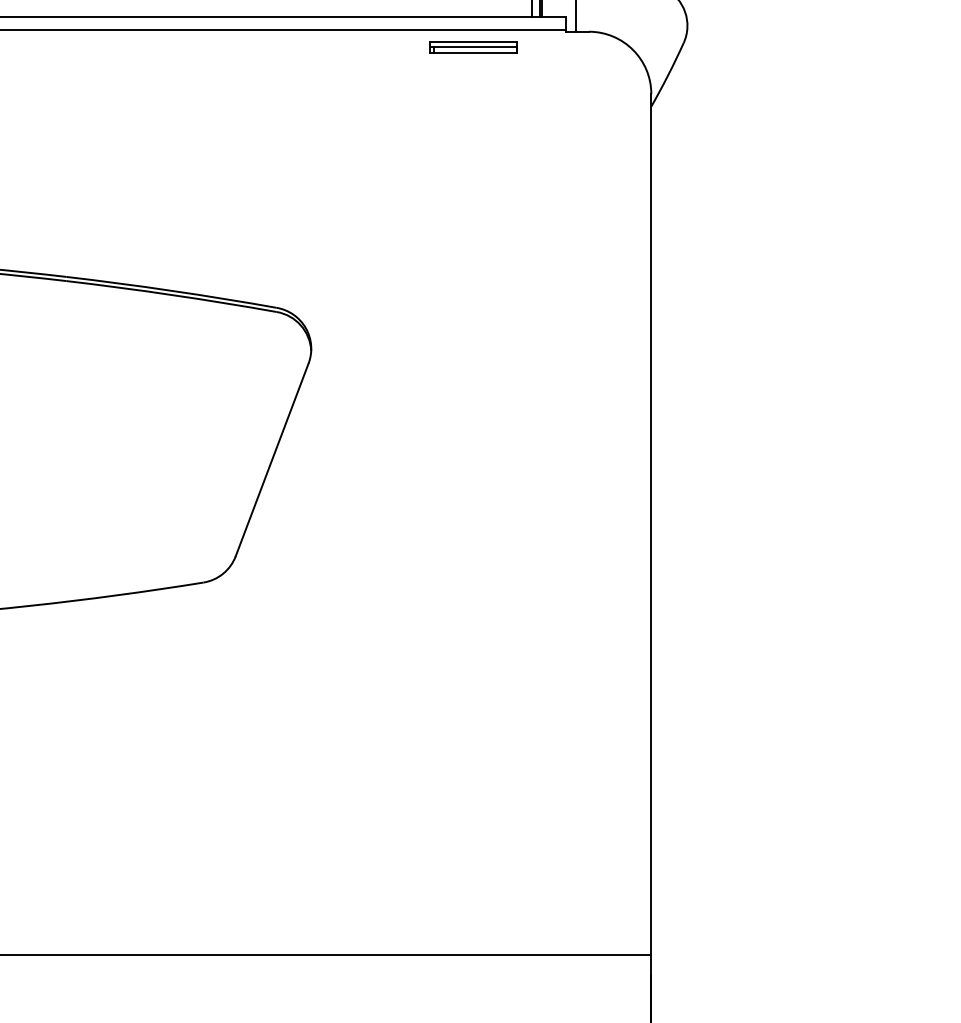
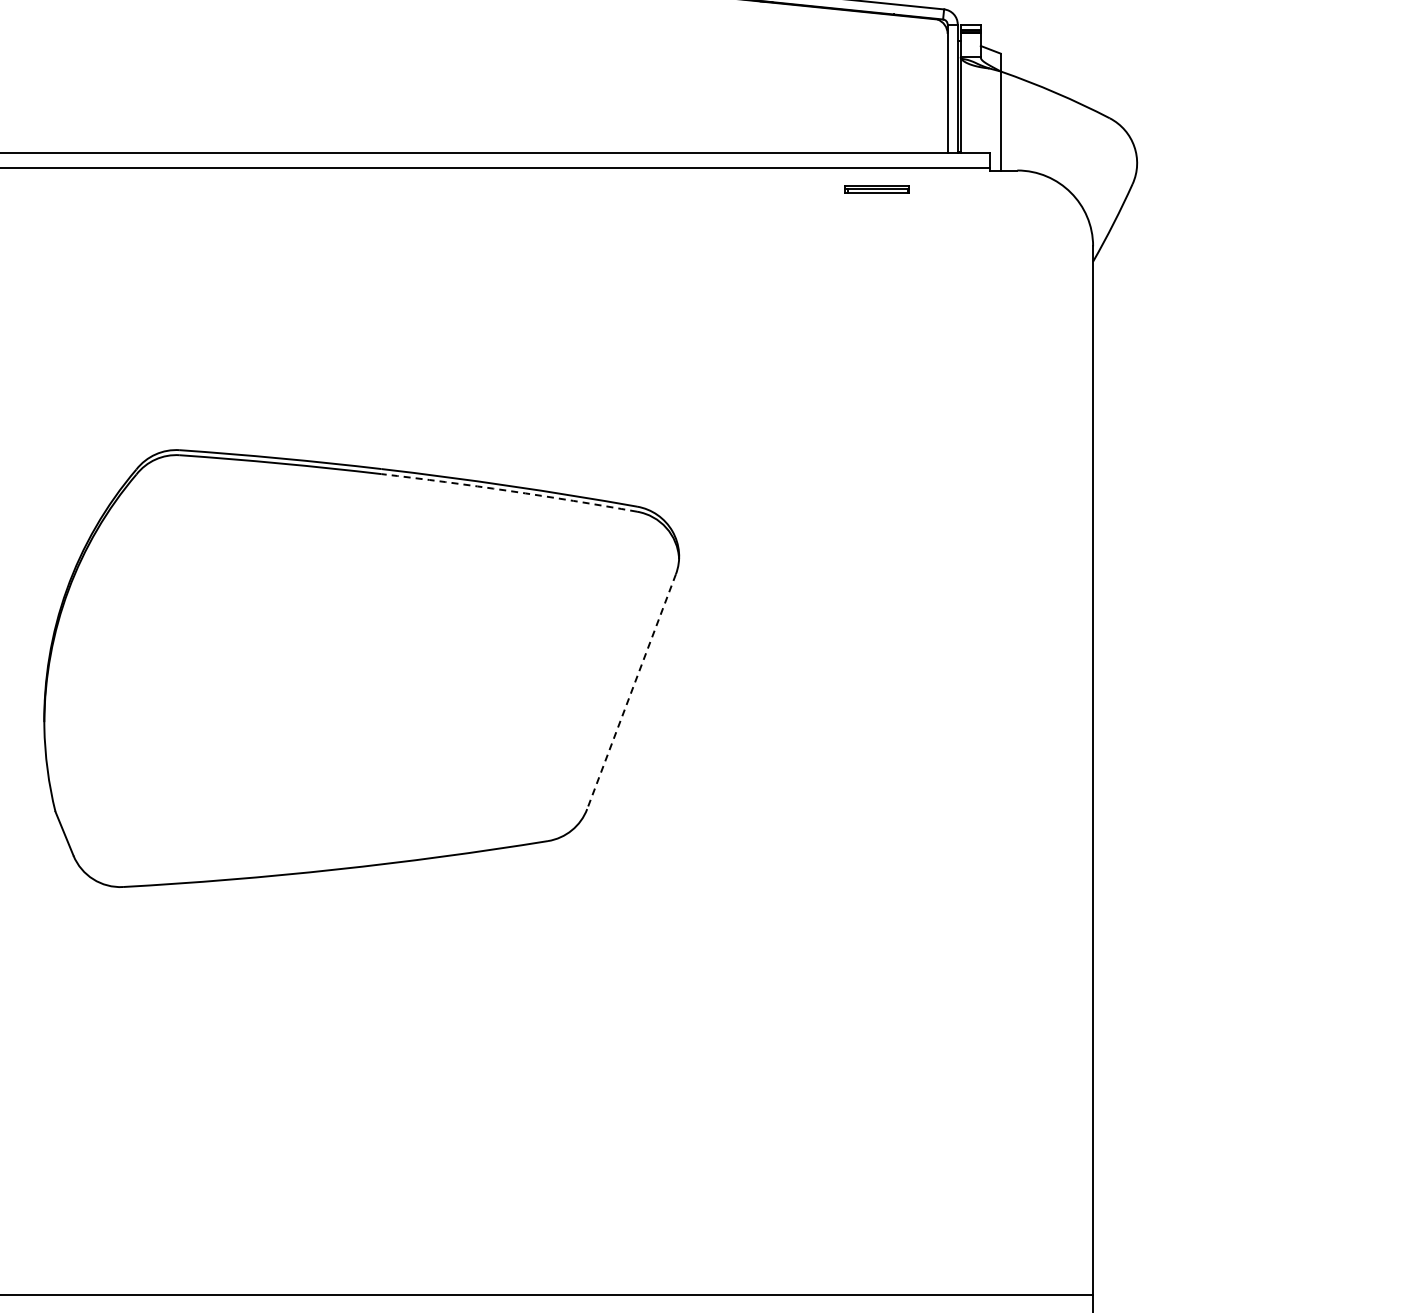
part: (473, 47) -> (876, 189), size x0.6
arc: (171, 295) -> (509, 491), solid -> dashed
line: (272, 460) -> (631, 692), solid -> dashed

